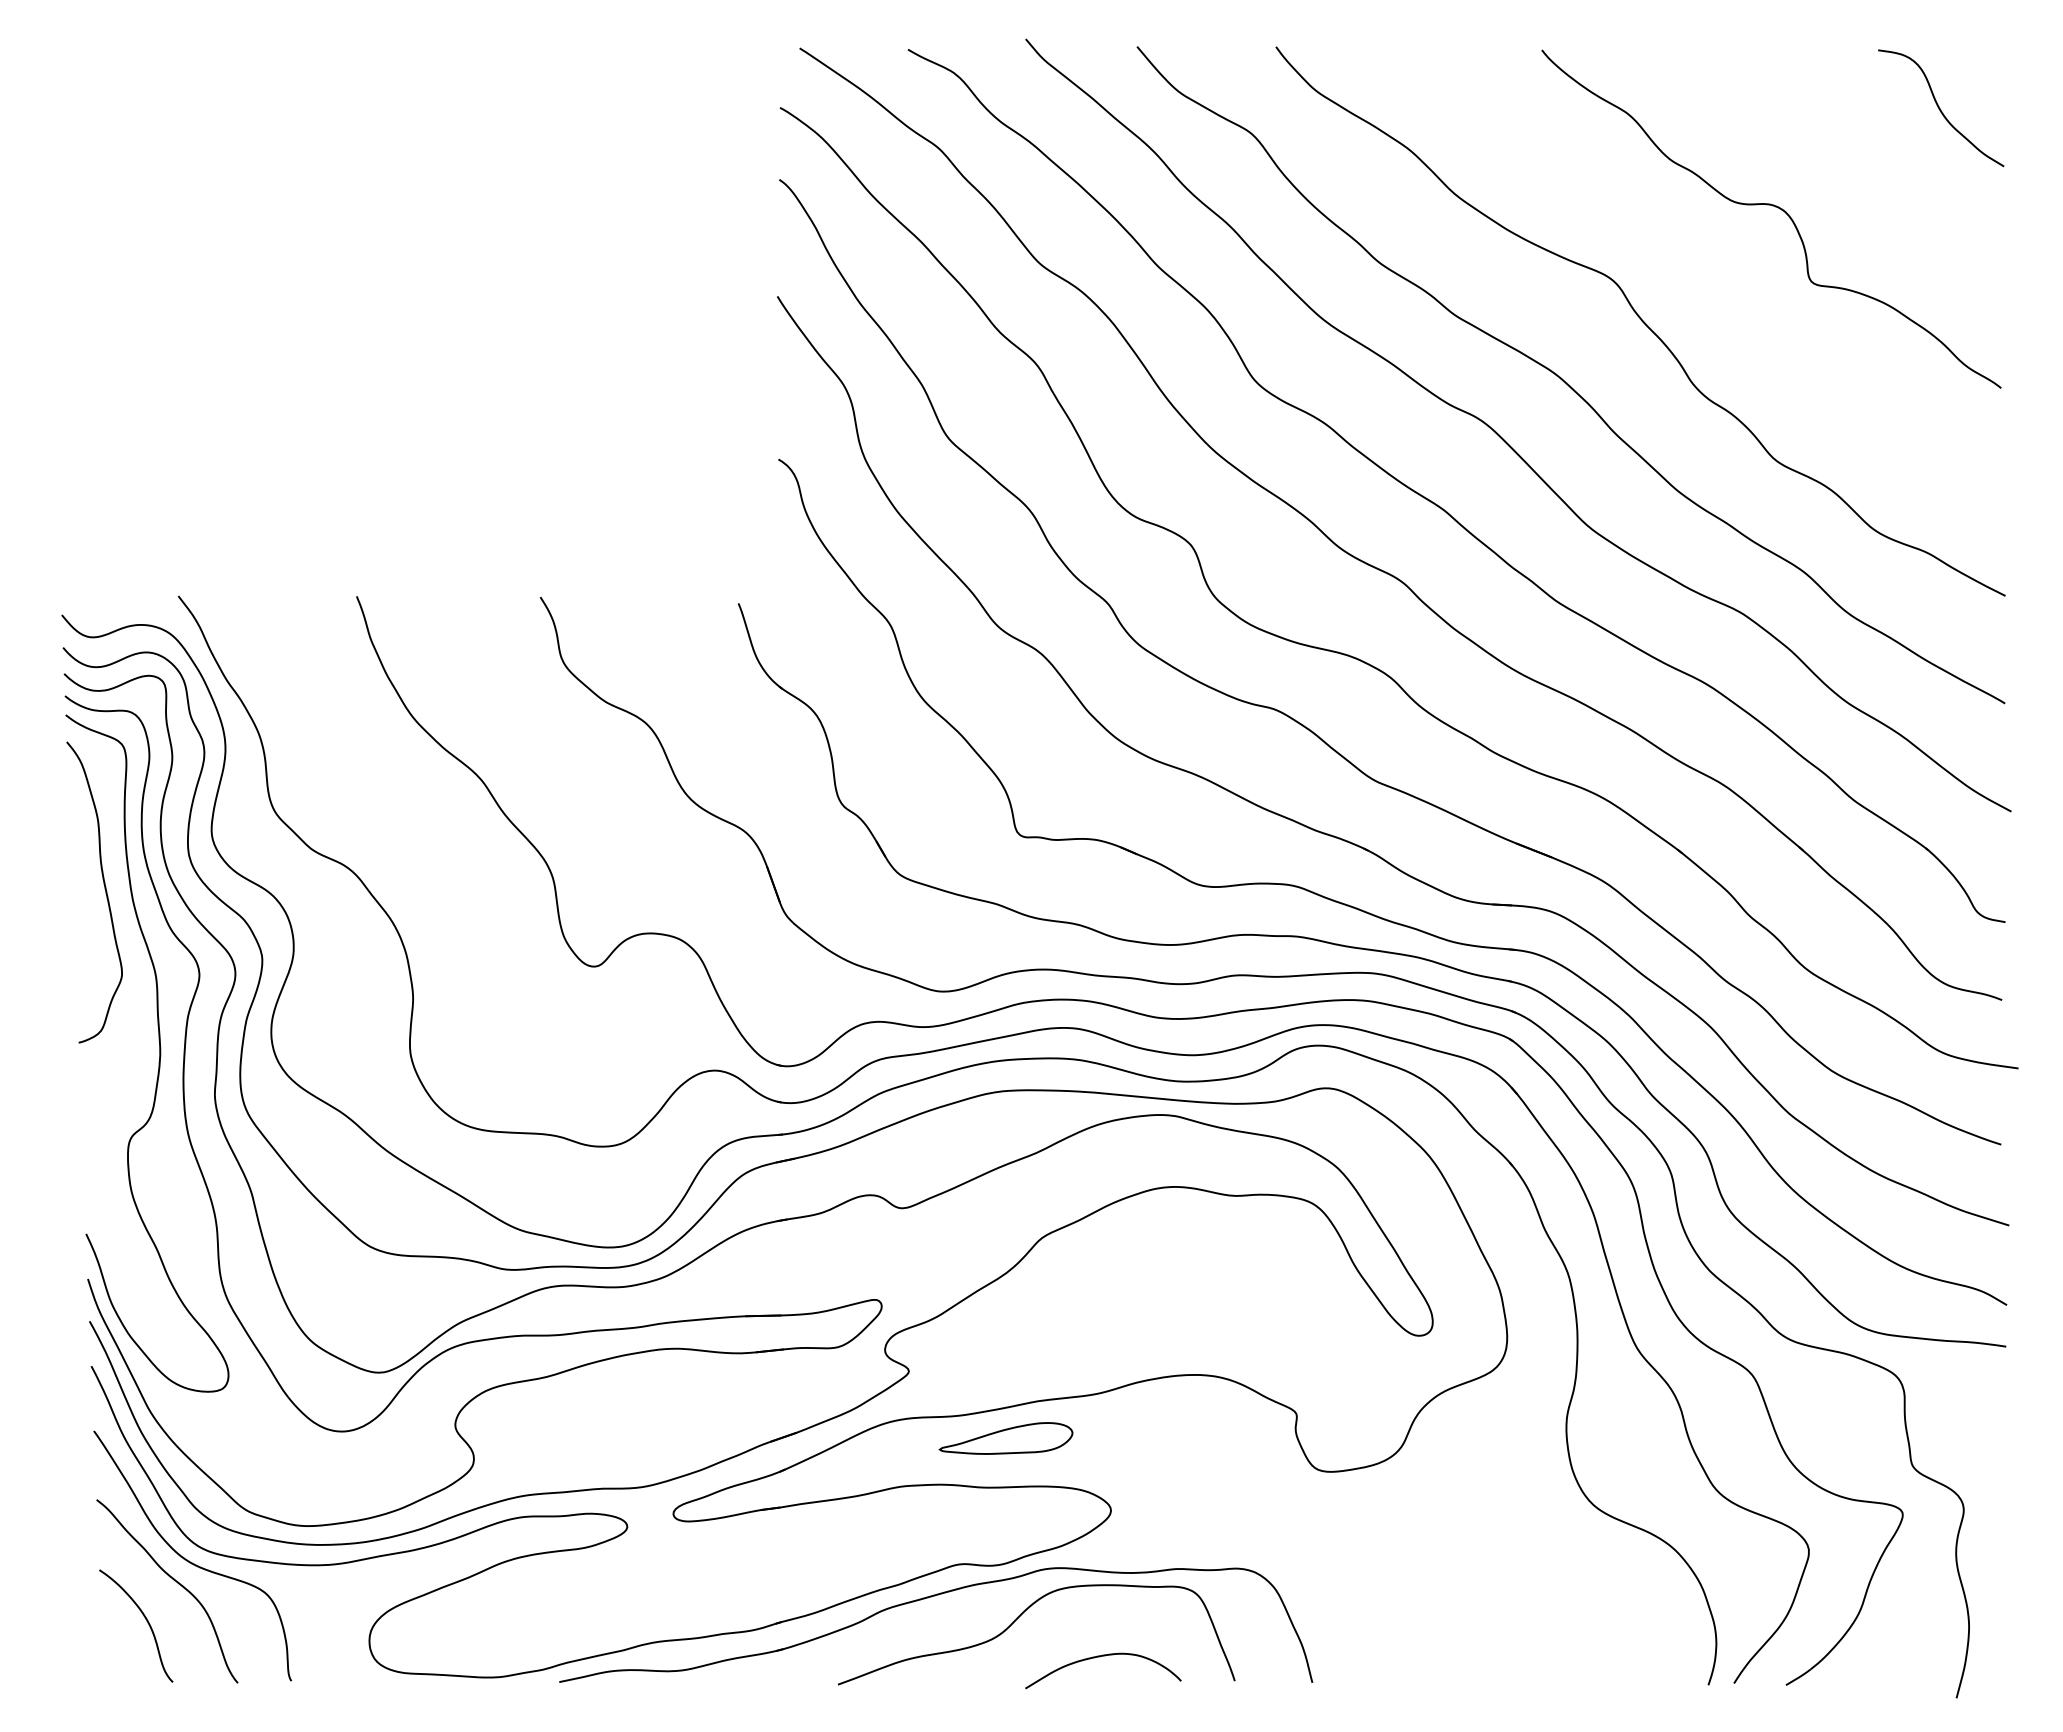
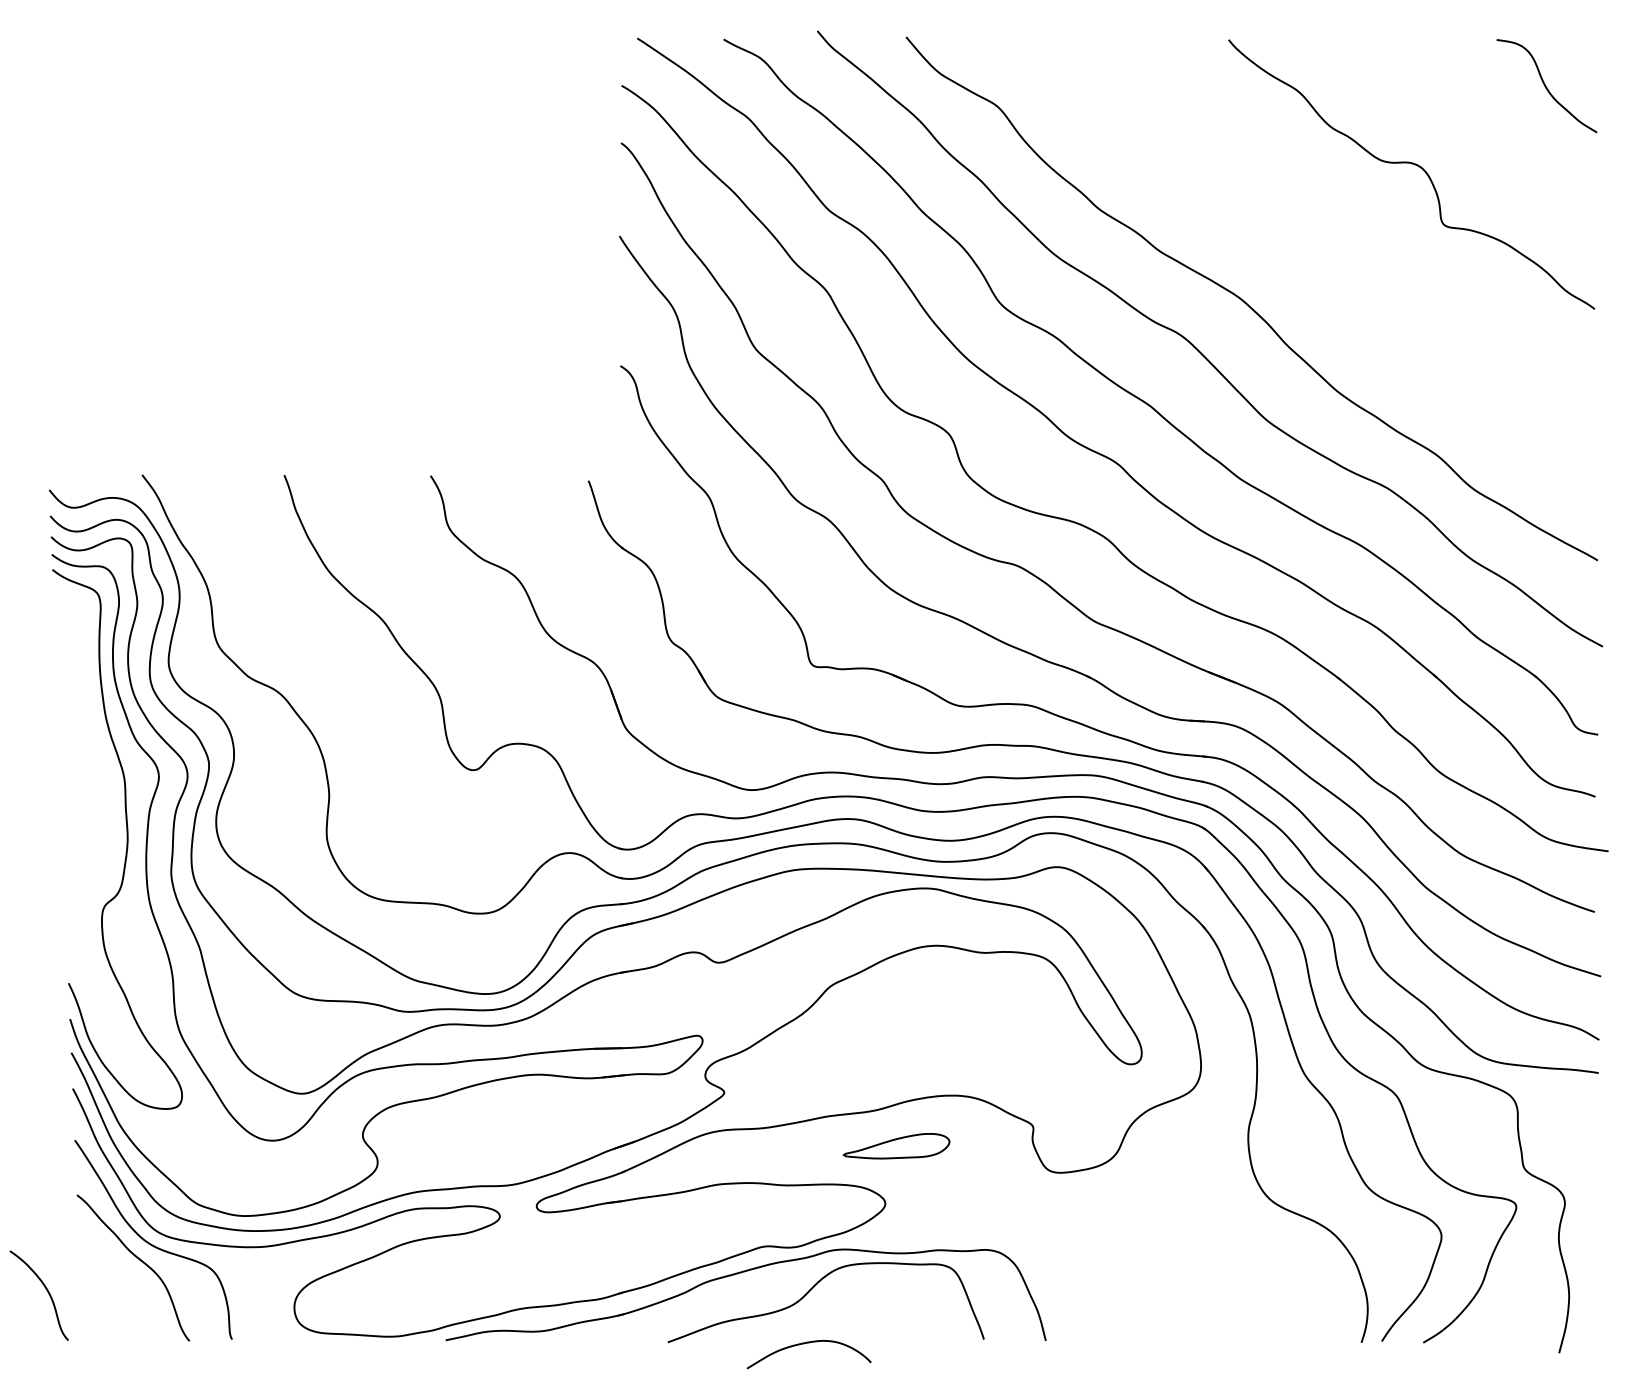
curve: (1640, 320) -> (1307, 255), removed
curve: (104, 889) -> (83, 708), removed
part: (1005, 1438) -> (896, 1146), moved
curve: (146, 1621) -> (47, 1292), moved
curve: (1100, 1657) -> (806, 1343), moved

